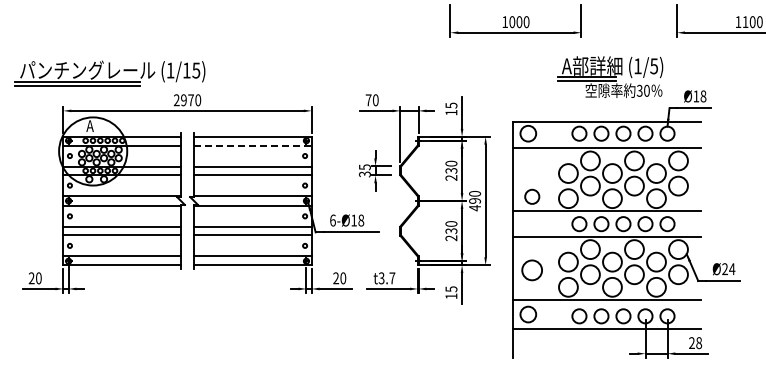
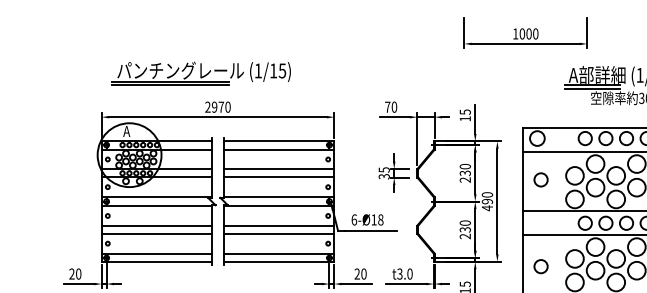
part: (109, 73) -> (201, 73), moved
line: (252, 145) -> (278, 149), dashed -> solid
circle: (532, 196) -> (541, 179), moved
circle: (532, 270) -> (541, 266), size x0.71
text: (392, 278) -> (410, 274), t3.7 -> t3.0

